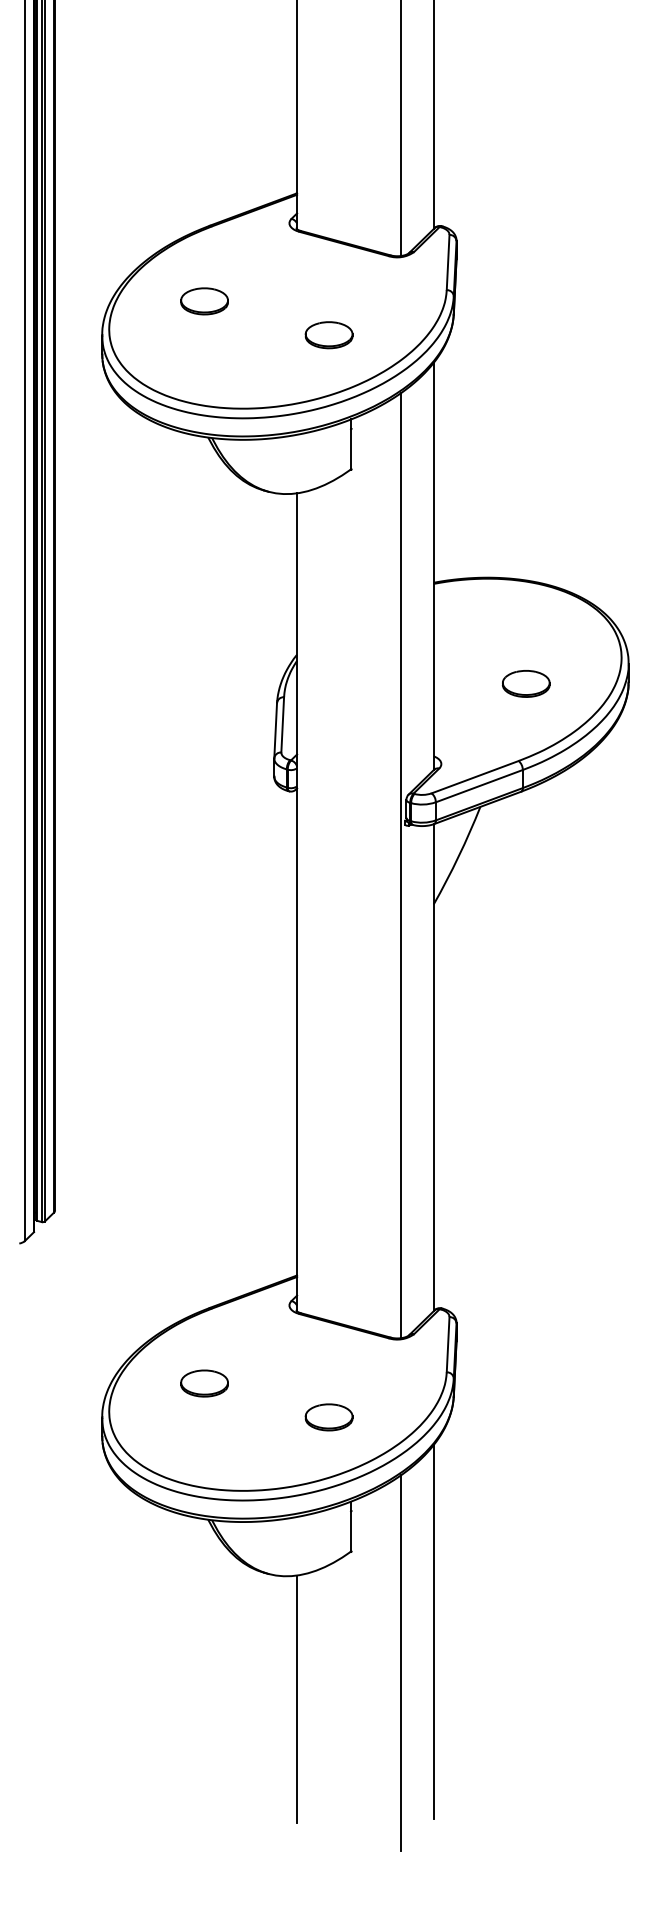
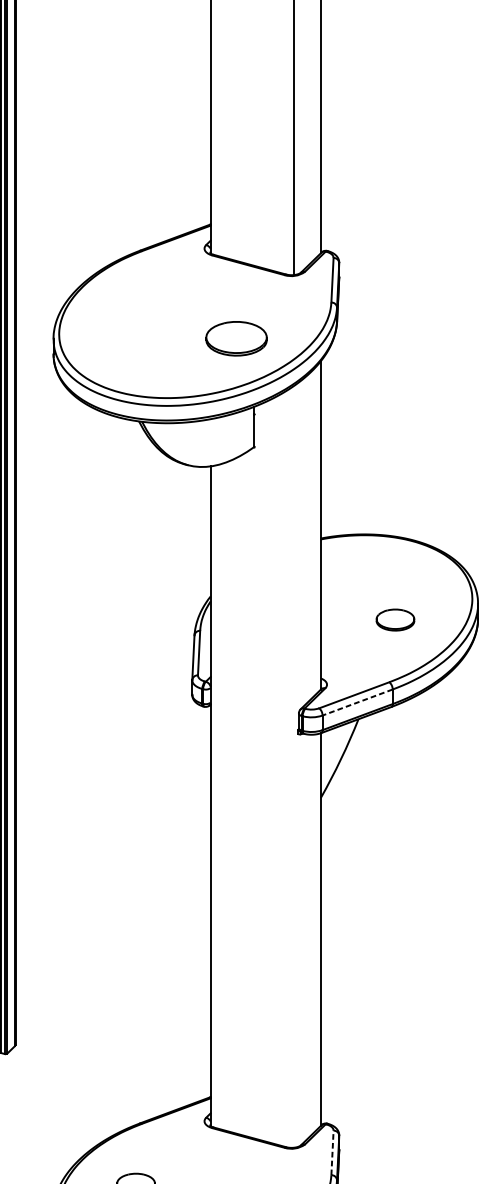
part: (204, 301) -> (136, 311), removed
part: (328, 335) -> (236, 339), size x1.6
line: (478, 786) -> (356, 702), solid -> dashed
line: (400, 865) -> (294, 766), removed
line: (448, 1344) -> (332, 1152), solid -> dashed

